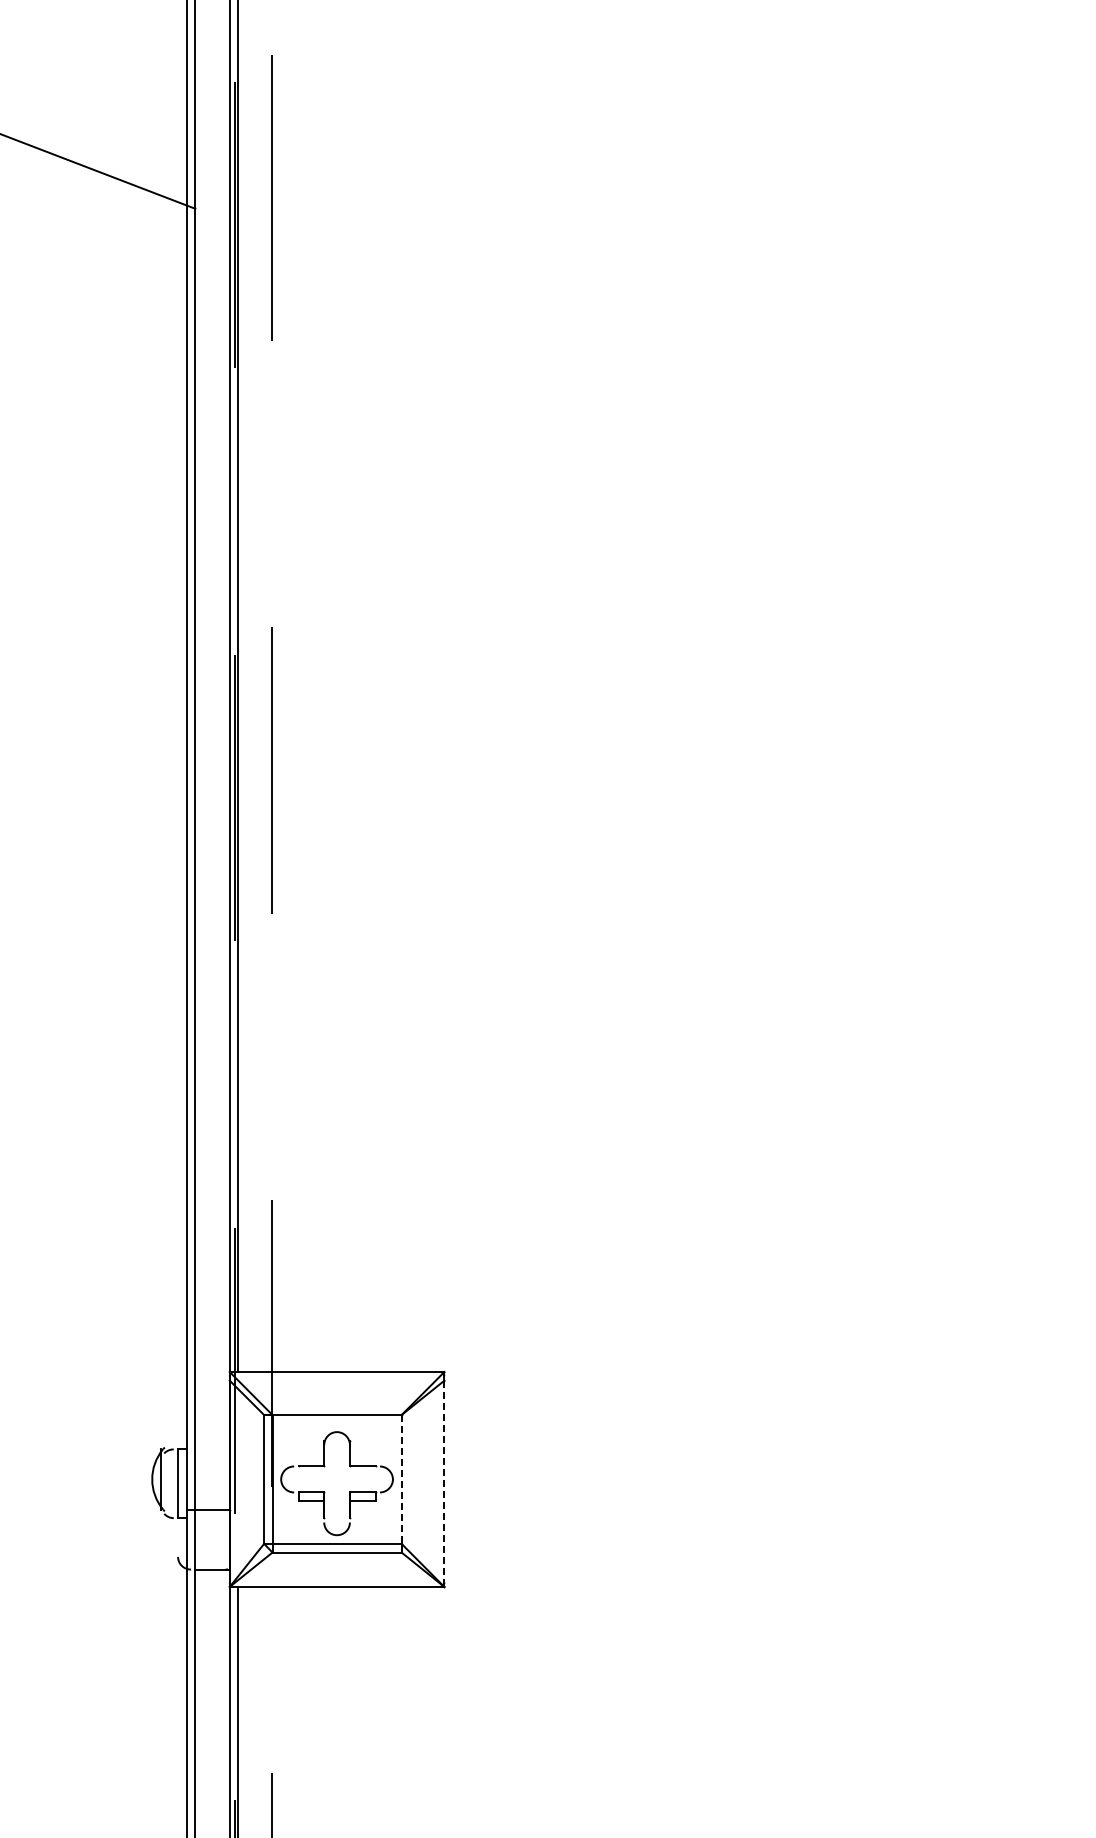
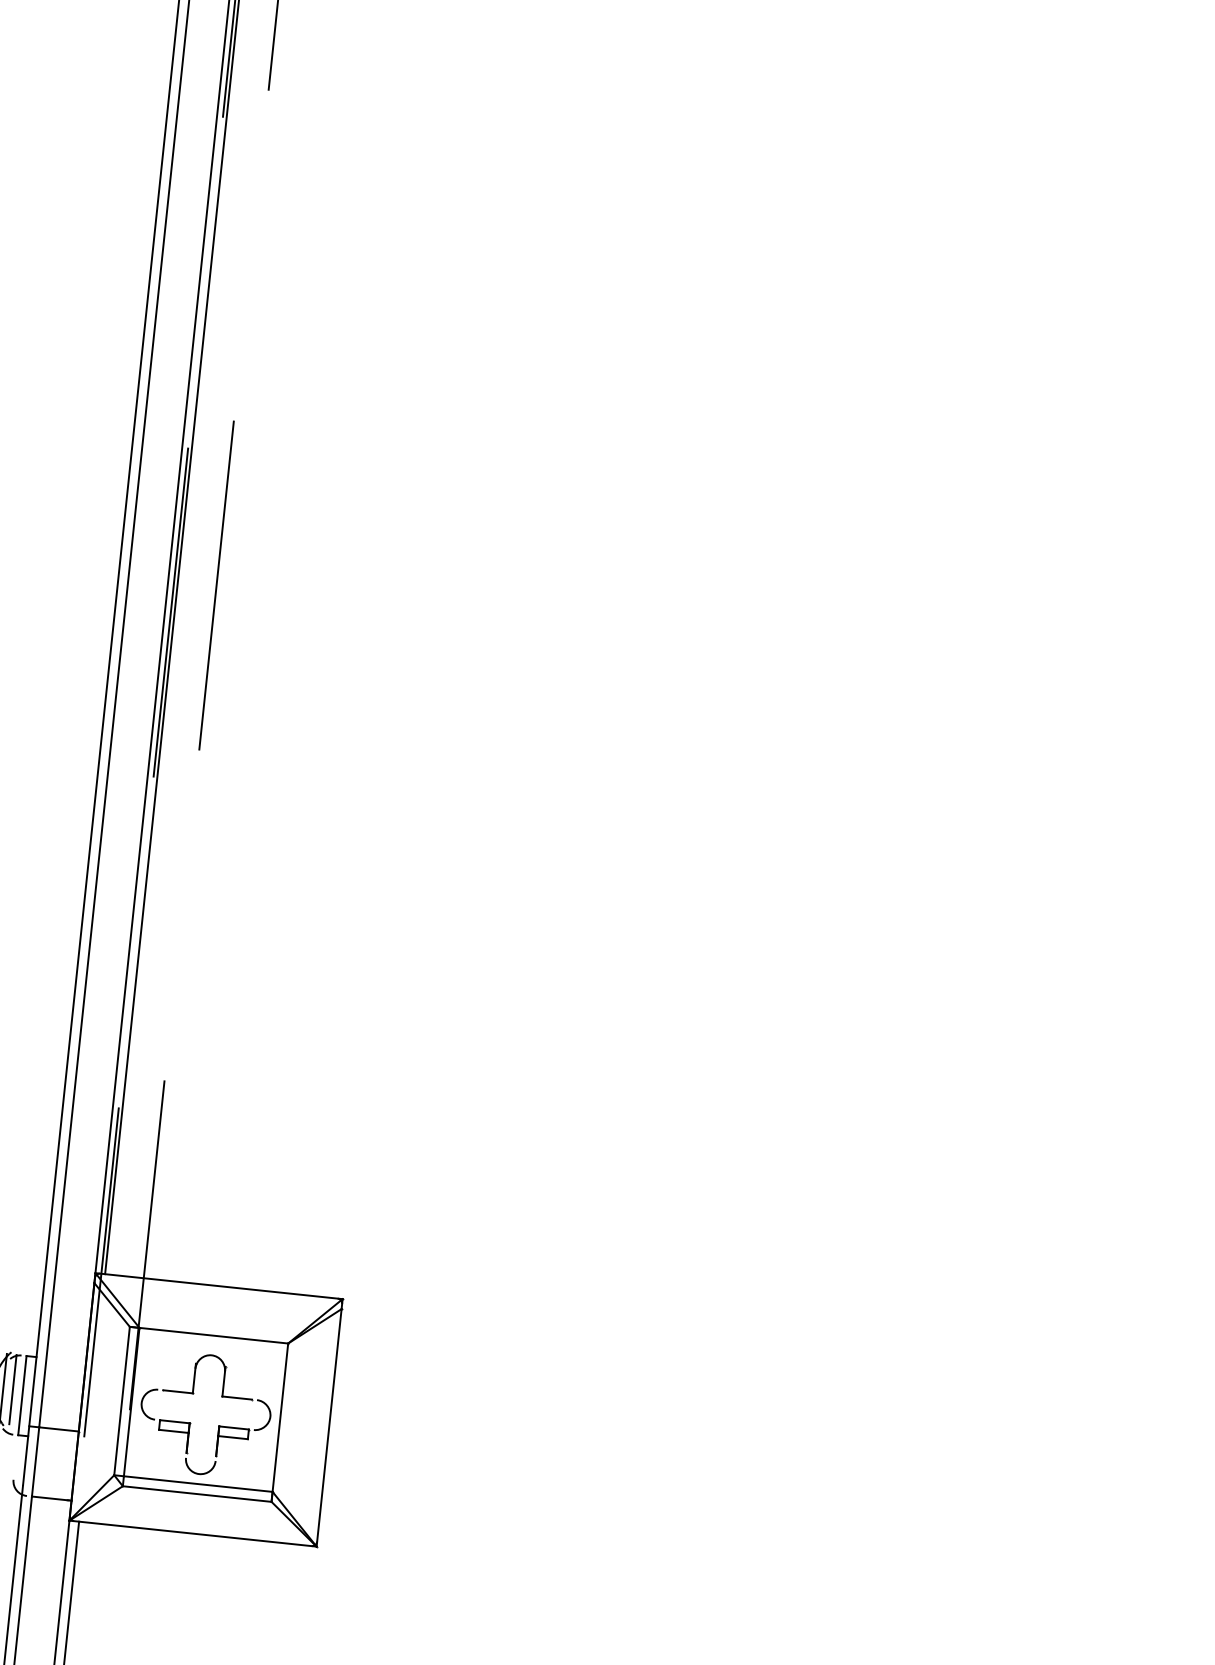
line: (169, 1479) -> (13, 1389), added
line: (401, 1479) -> (280, 1417), dashed -> solid
line: (444, 1484) -> (329, 1428), dashed -> solid

